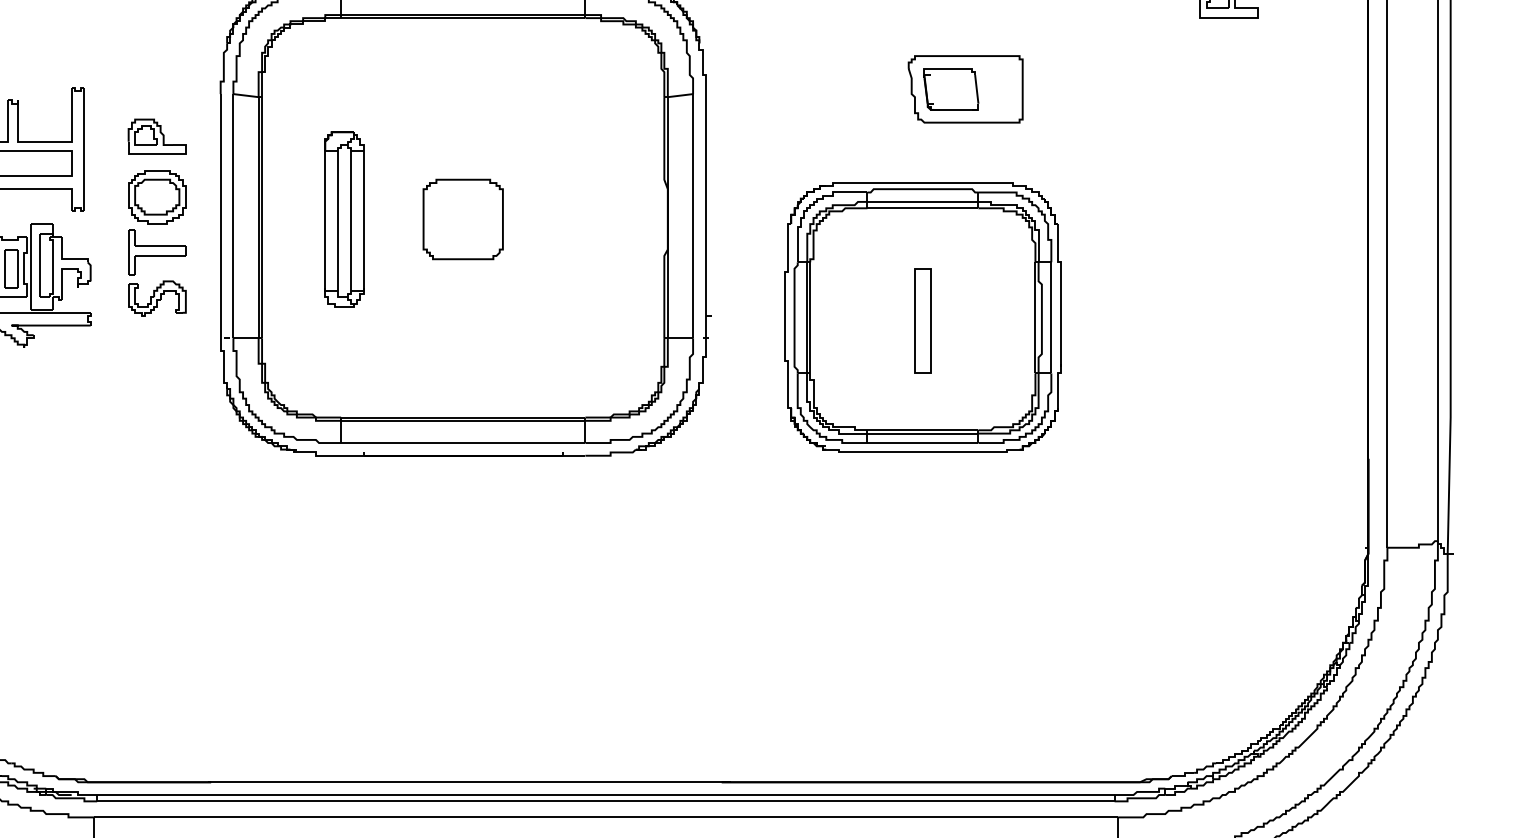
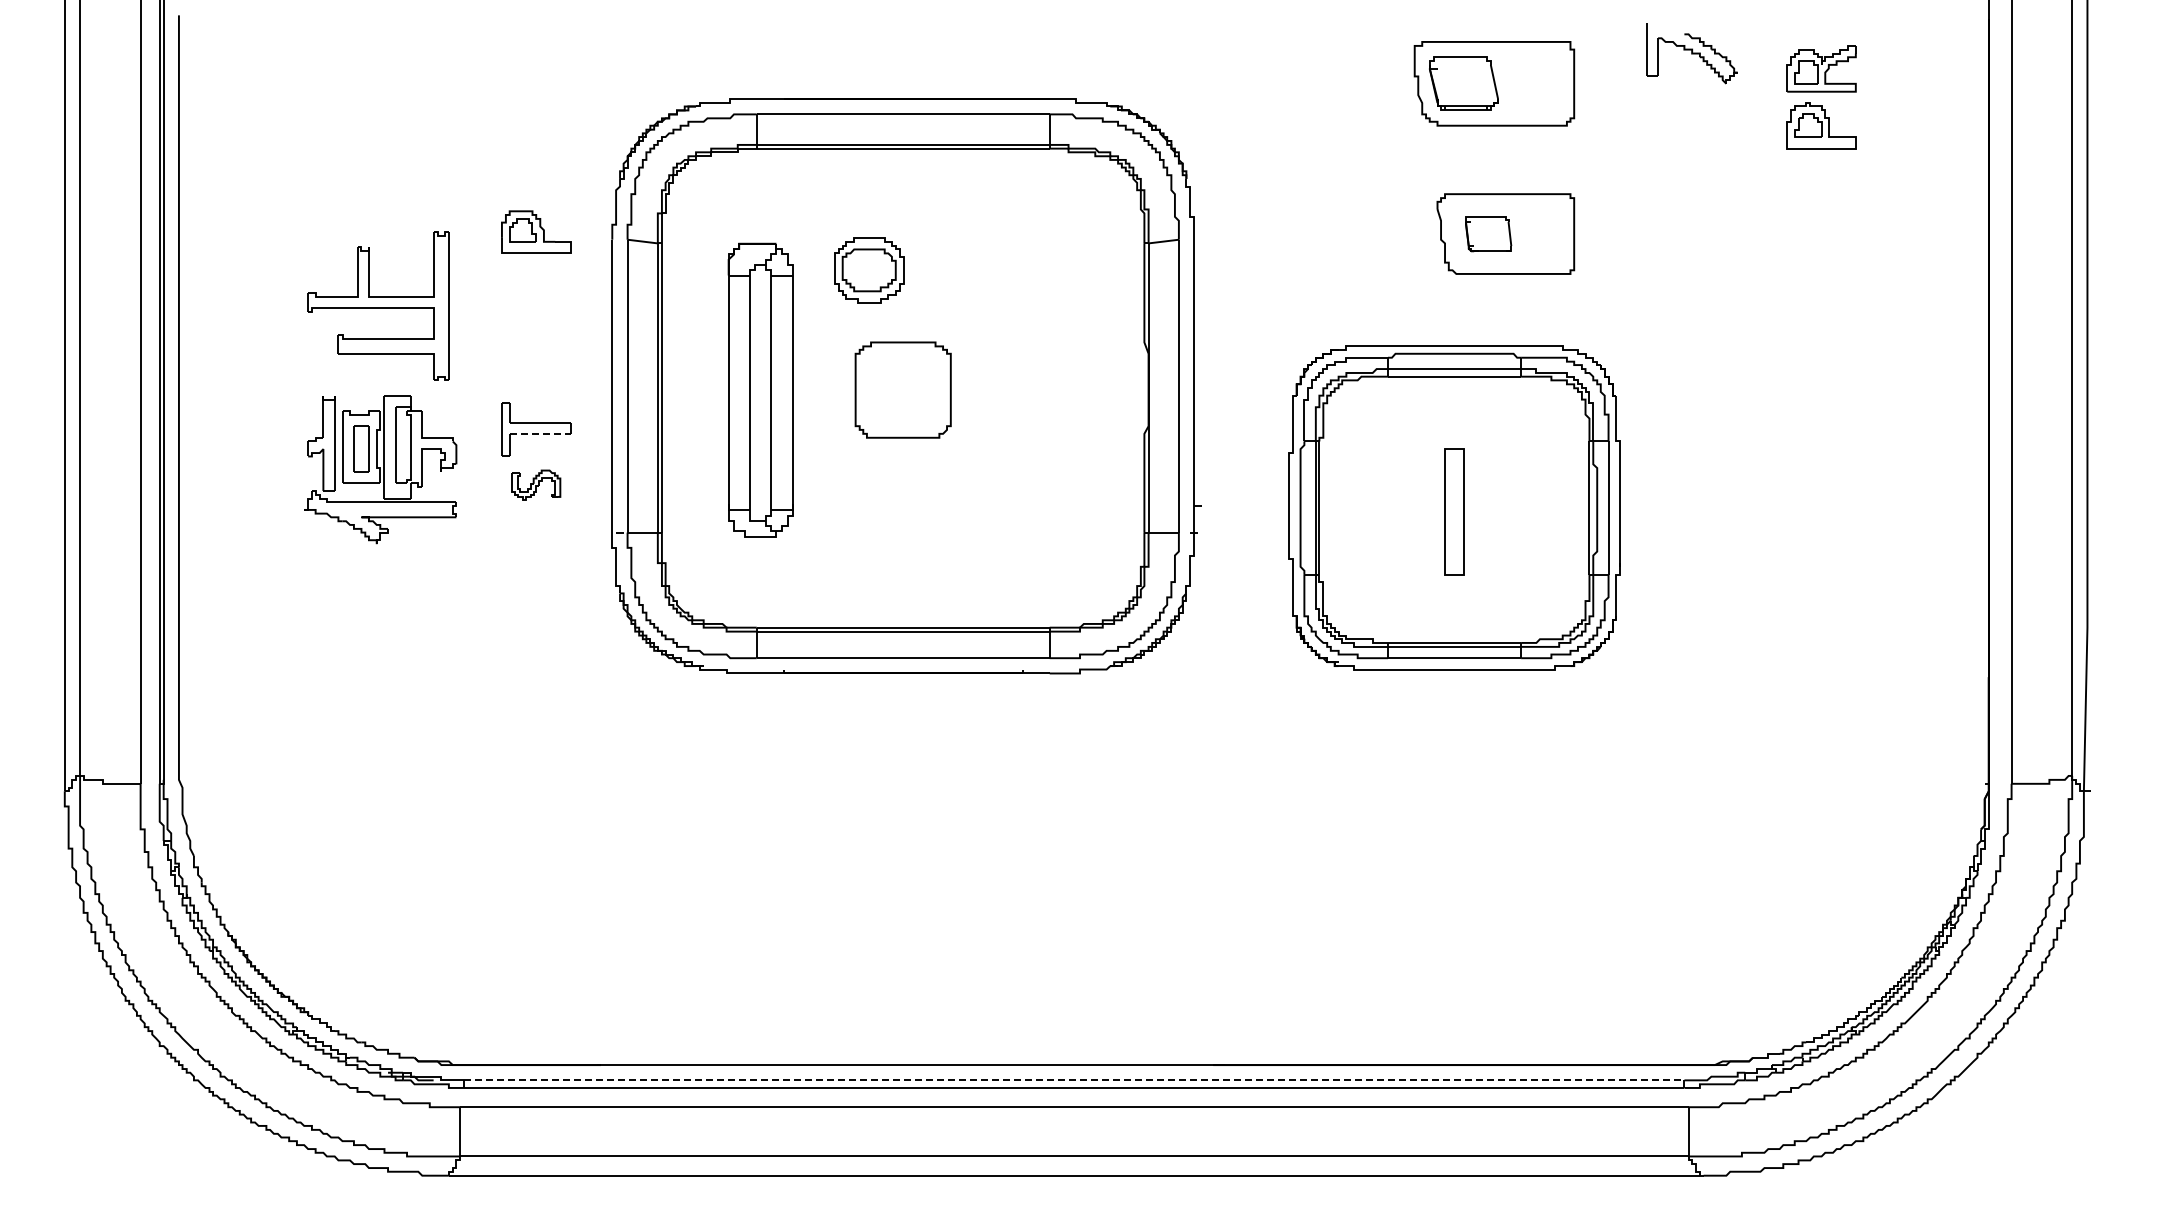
part: (951, 88) -> (1488, 233), size x0.7
part: (157, 136) -> (536, 231), moved
part: (157, 197) -> (869, 270), moved
part: (344, 218) -> (760, 389), size x1.4
line: (160, 255) -> (540, 433), solid -> dashed
part: (157, 298) -> (536, 484), size x0.7
line: (606, 795) -> (1074, 1080), solid -> dashed

